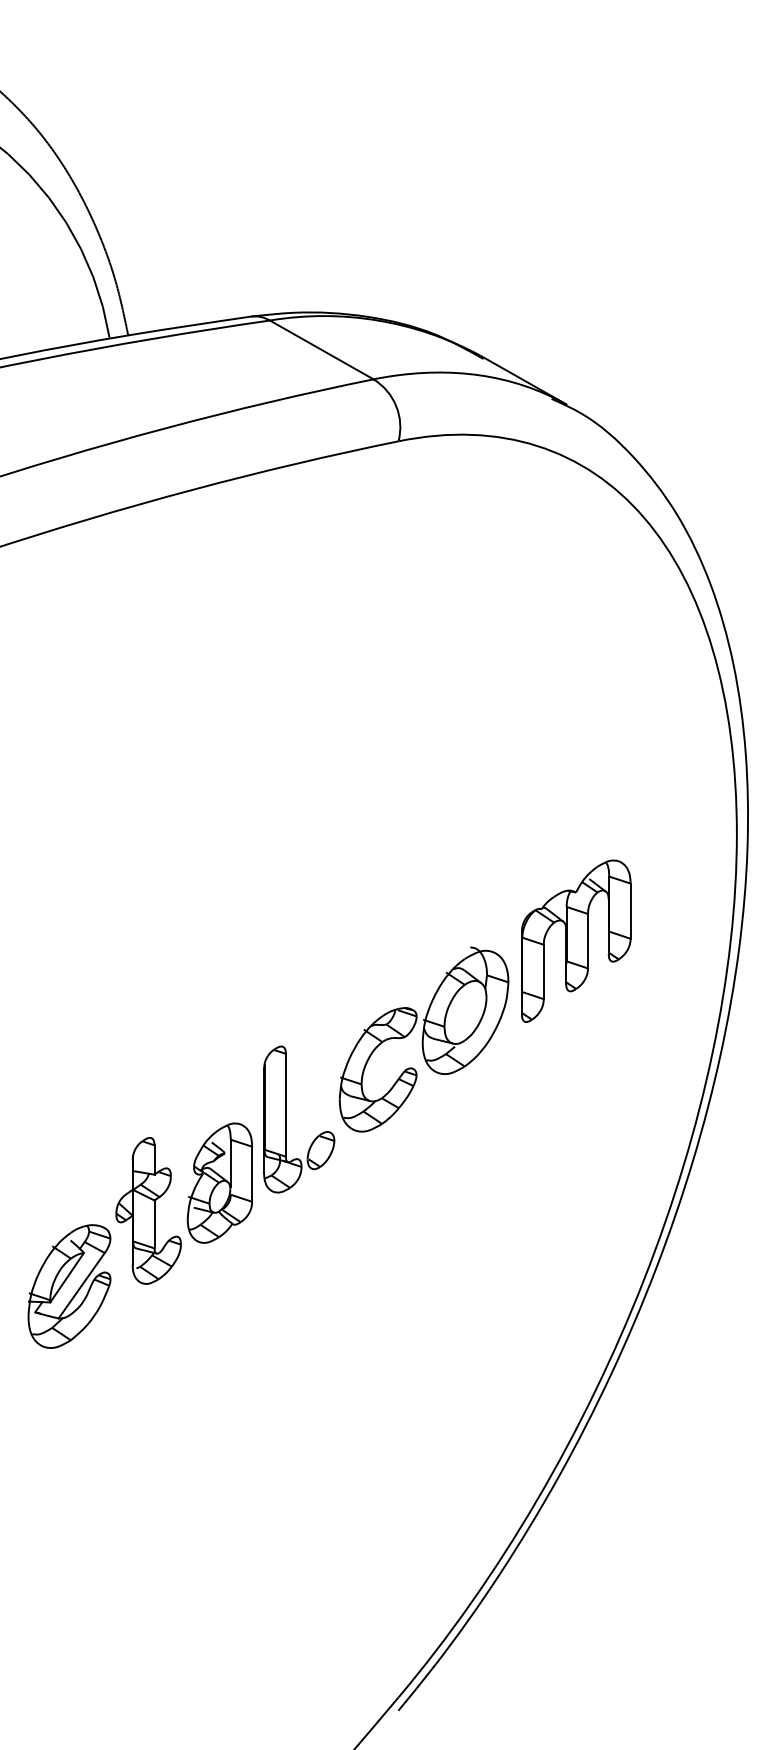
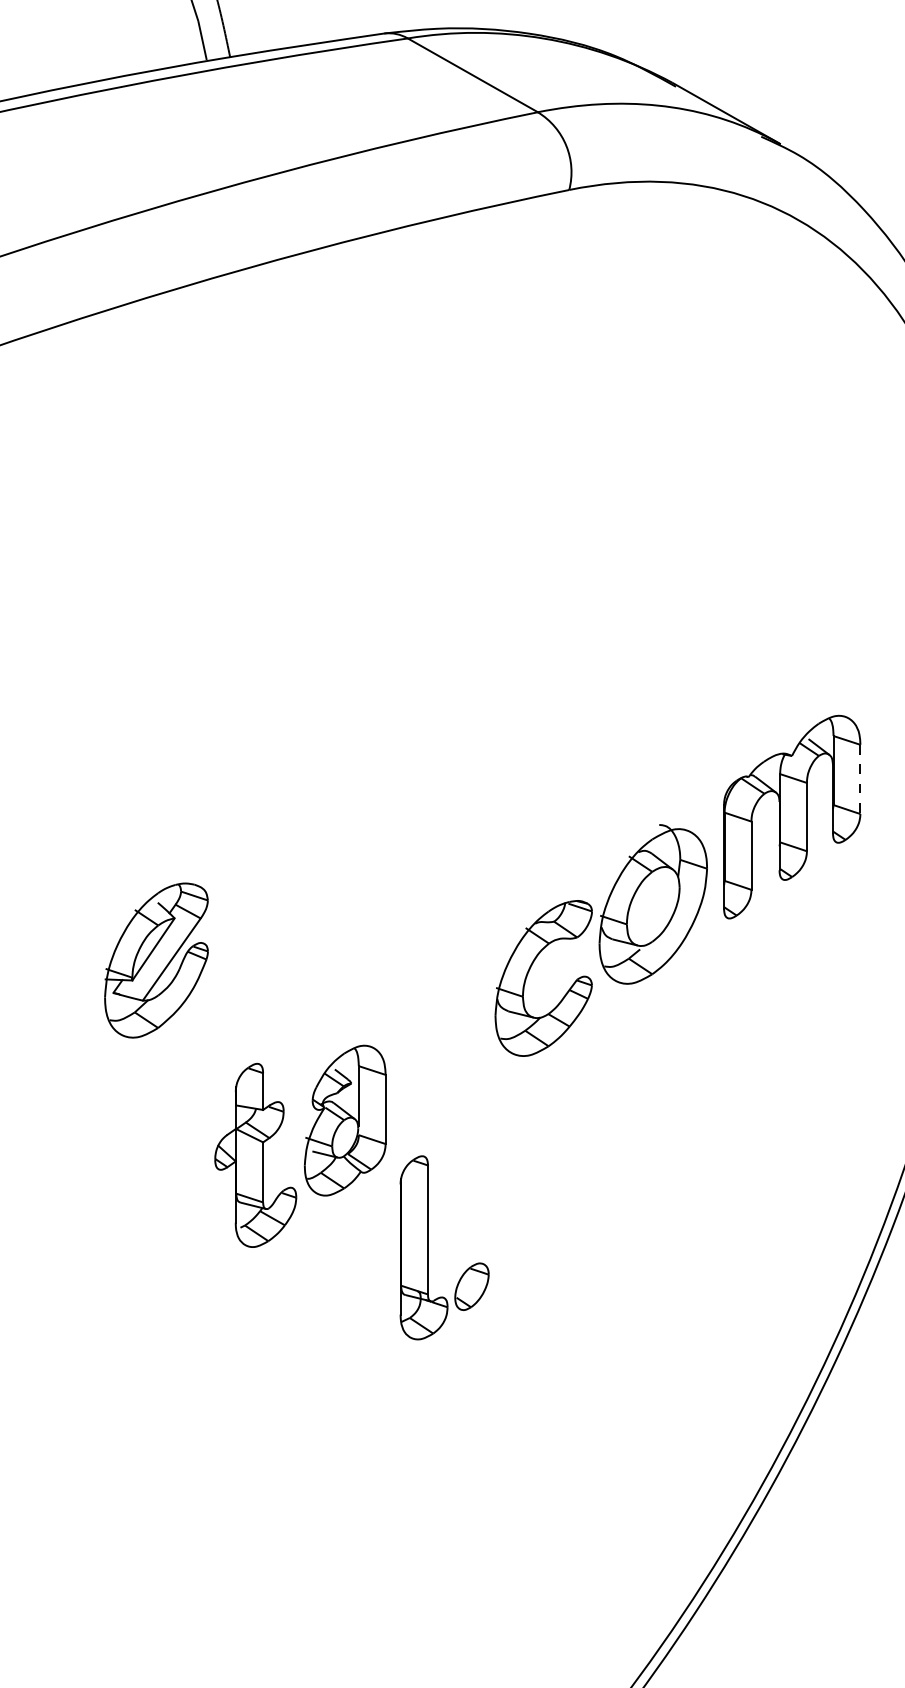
line: (630, 911) -> (860, 779), solid -> dashed
part: (286, 1119) -> (428, 1247), moved
part: (69, 1286) -> (156, 960), moved

